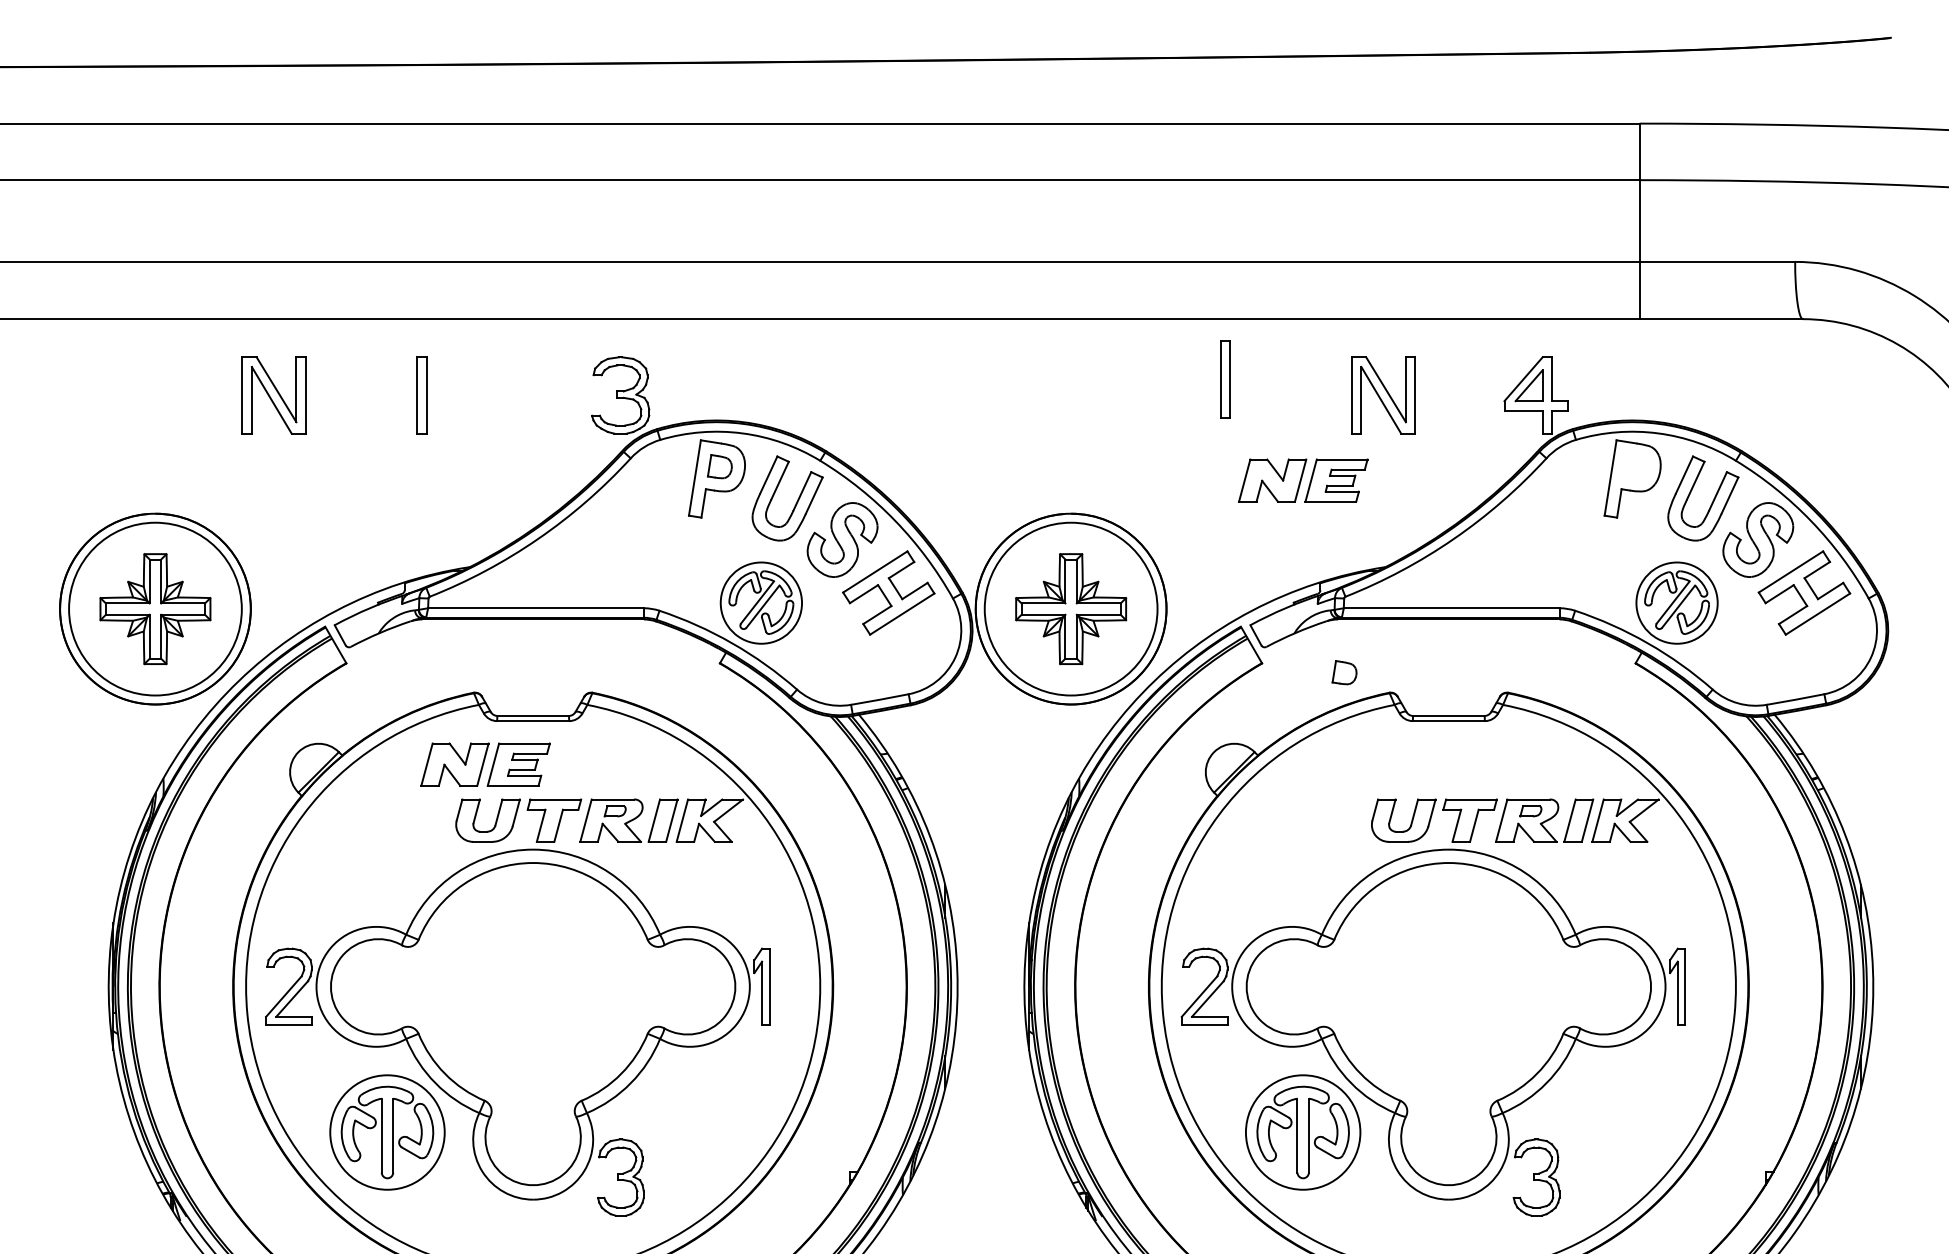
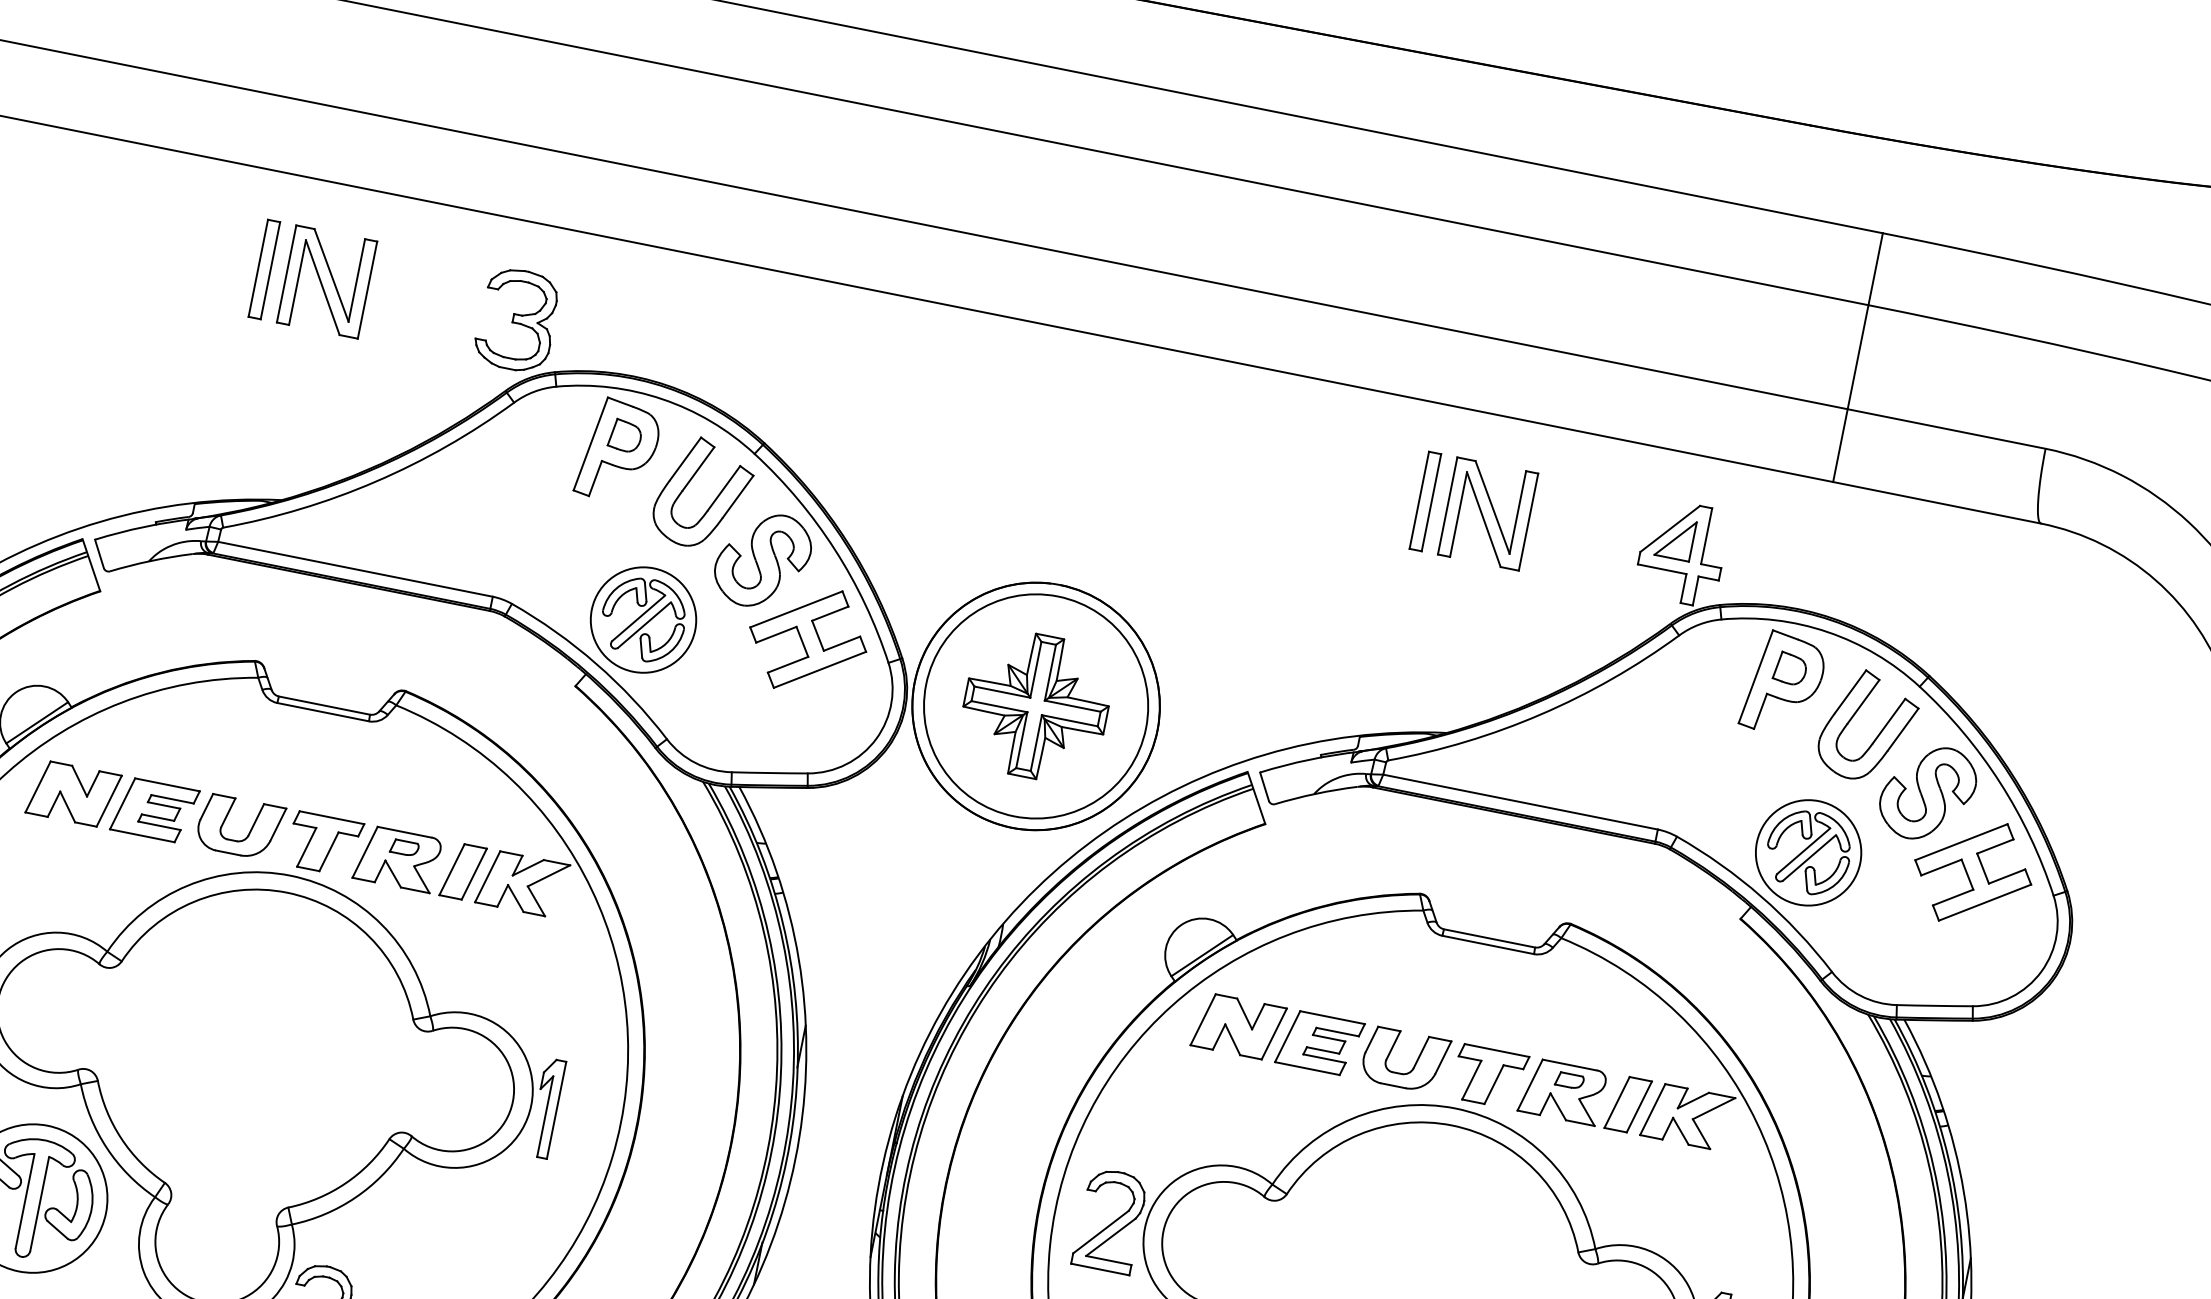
part: (1225, 379) -> (1425, 501), moved
part: (273, 395) -> (326, 281), moved
part: (1303, 480) -> (1278, 1034), moved
part: (1344, 672) -> (1790, 668), moved
part: (485, 764) -> (112, 801), moved

